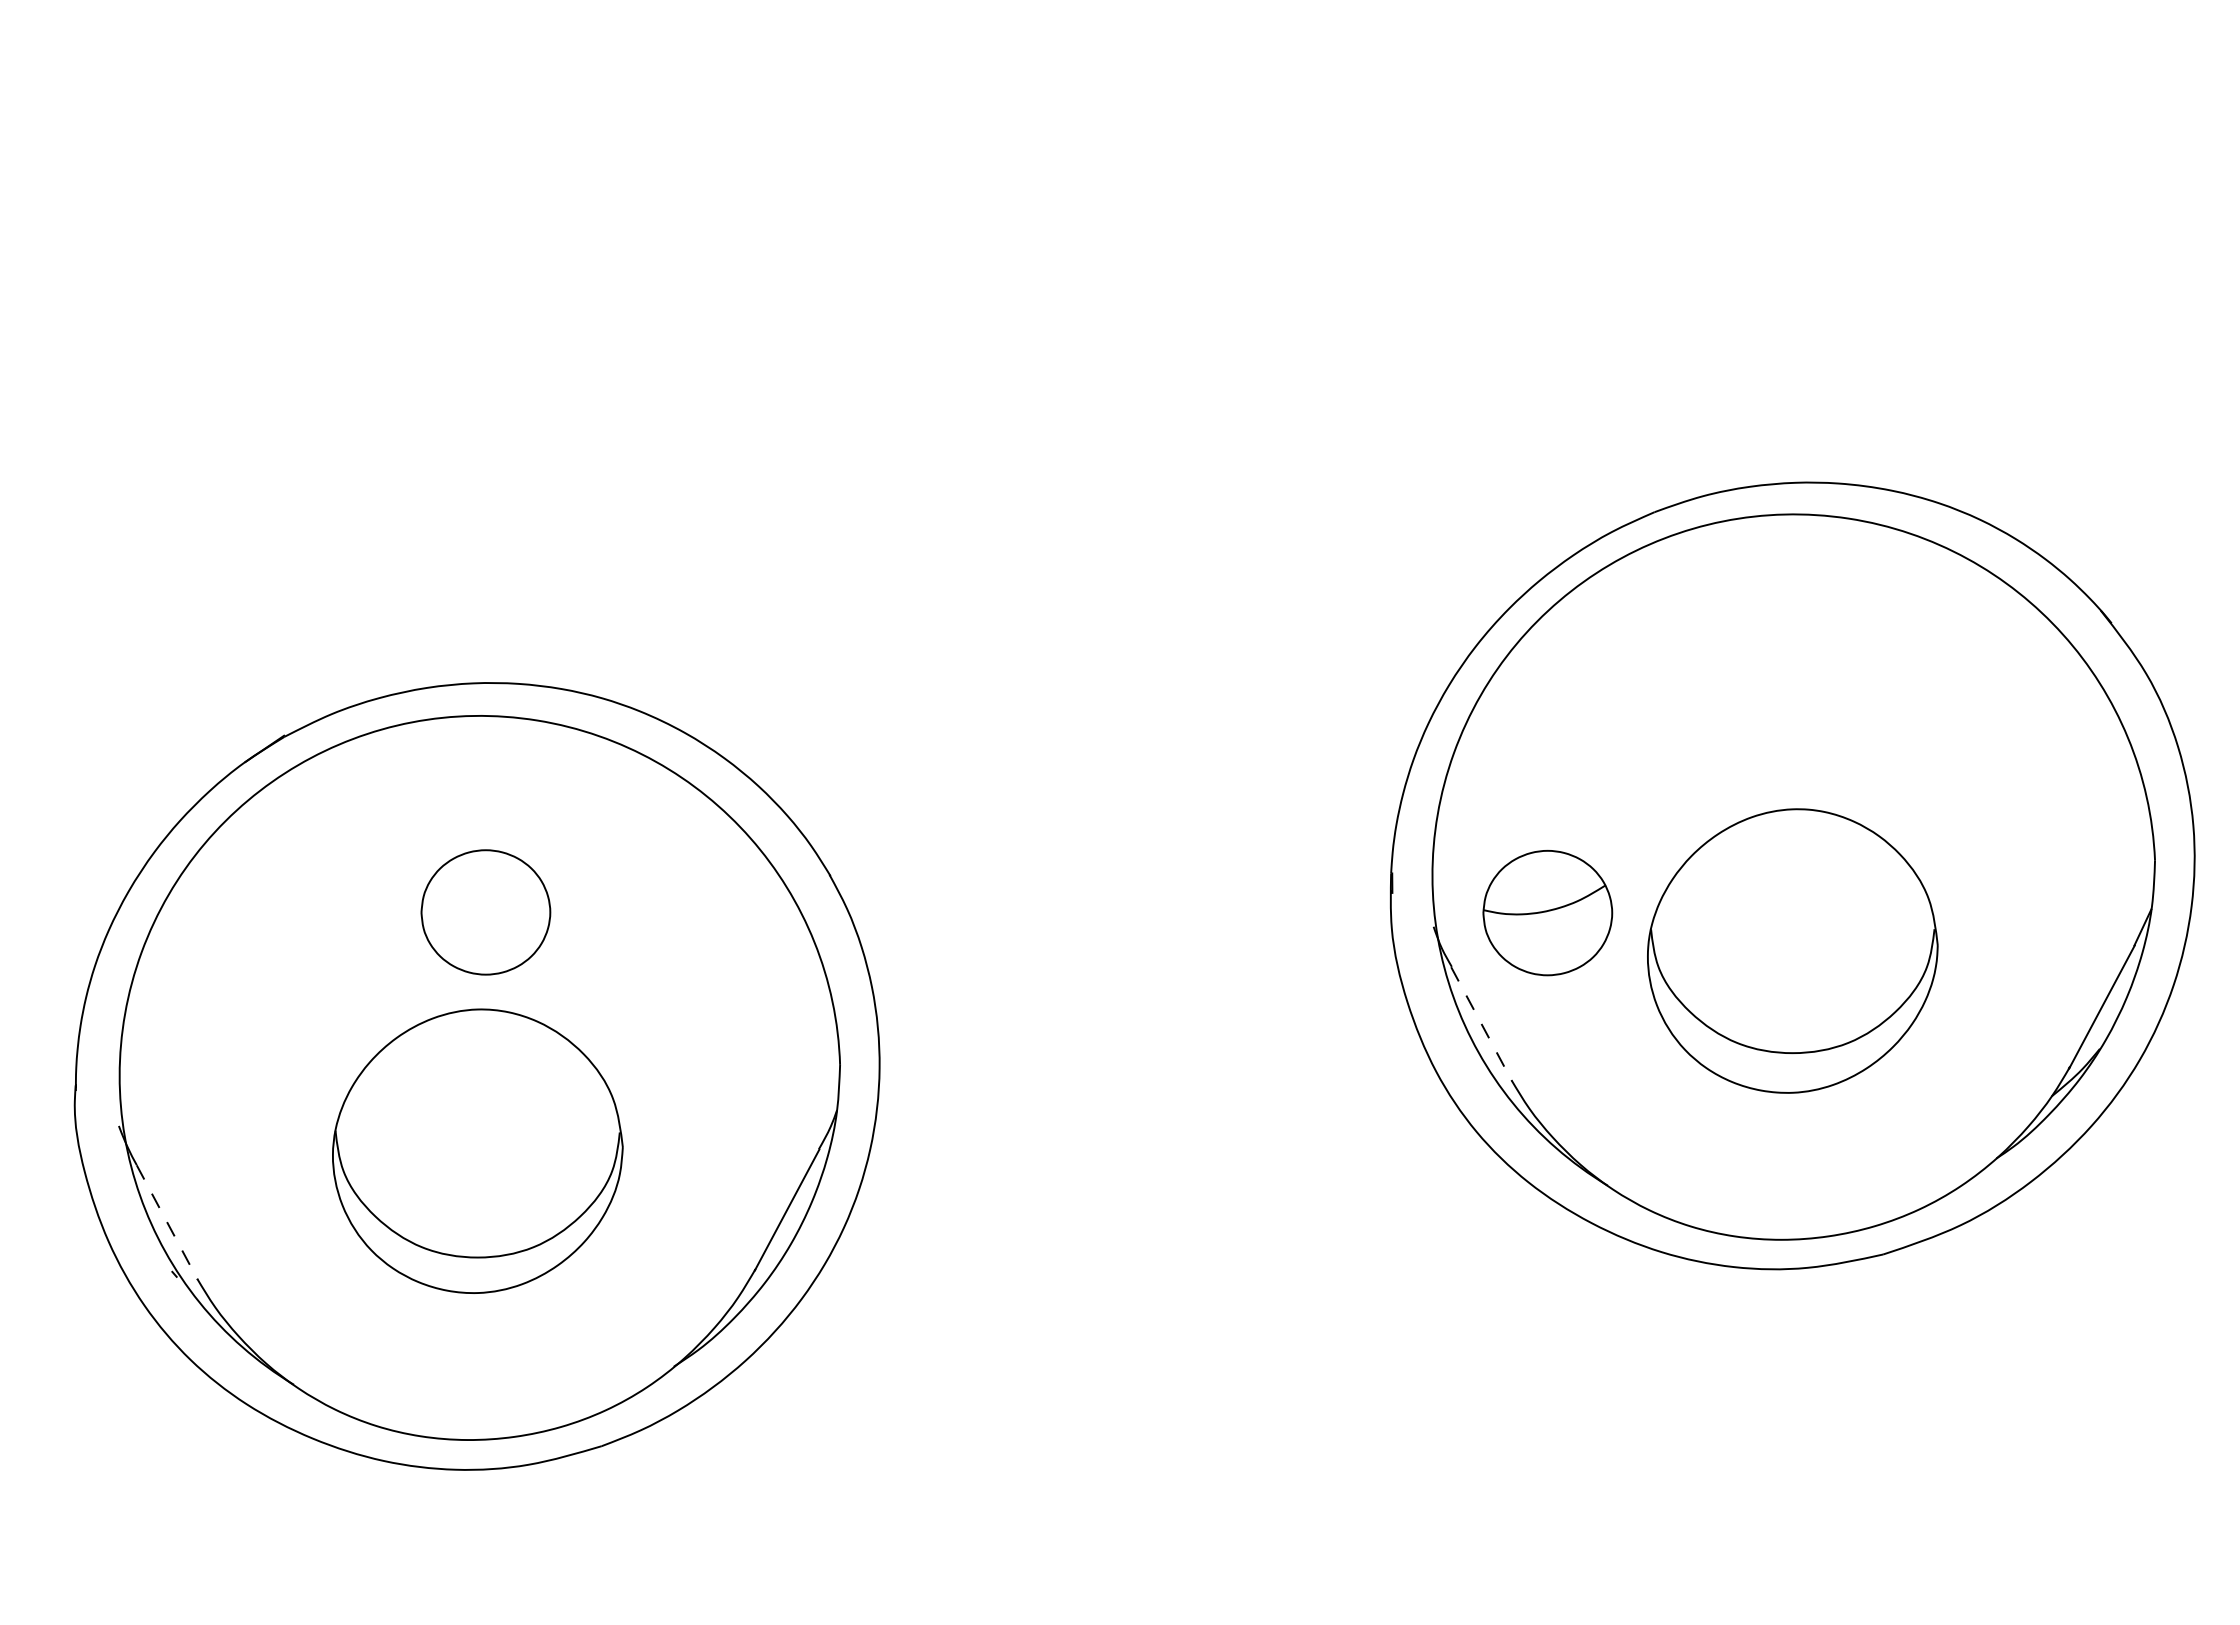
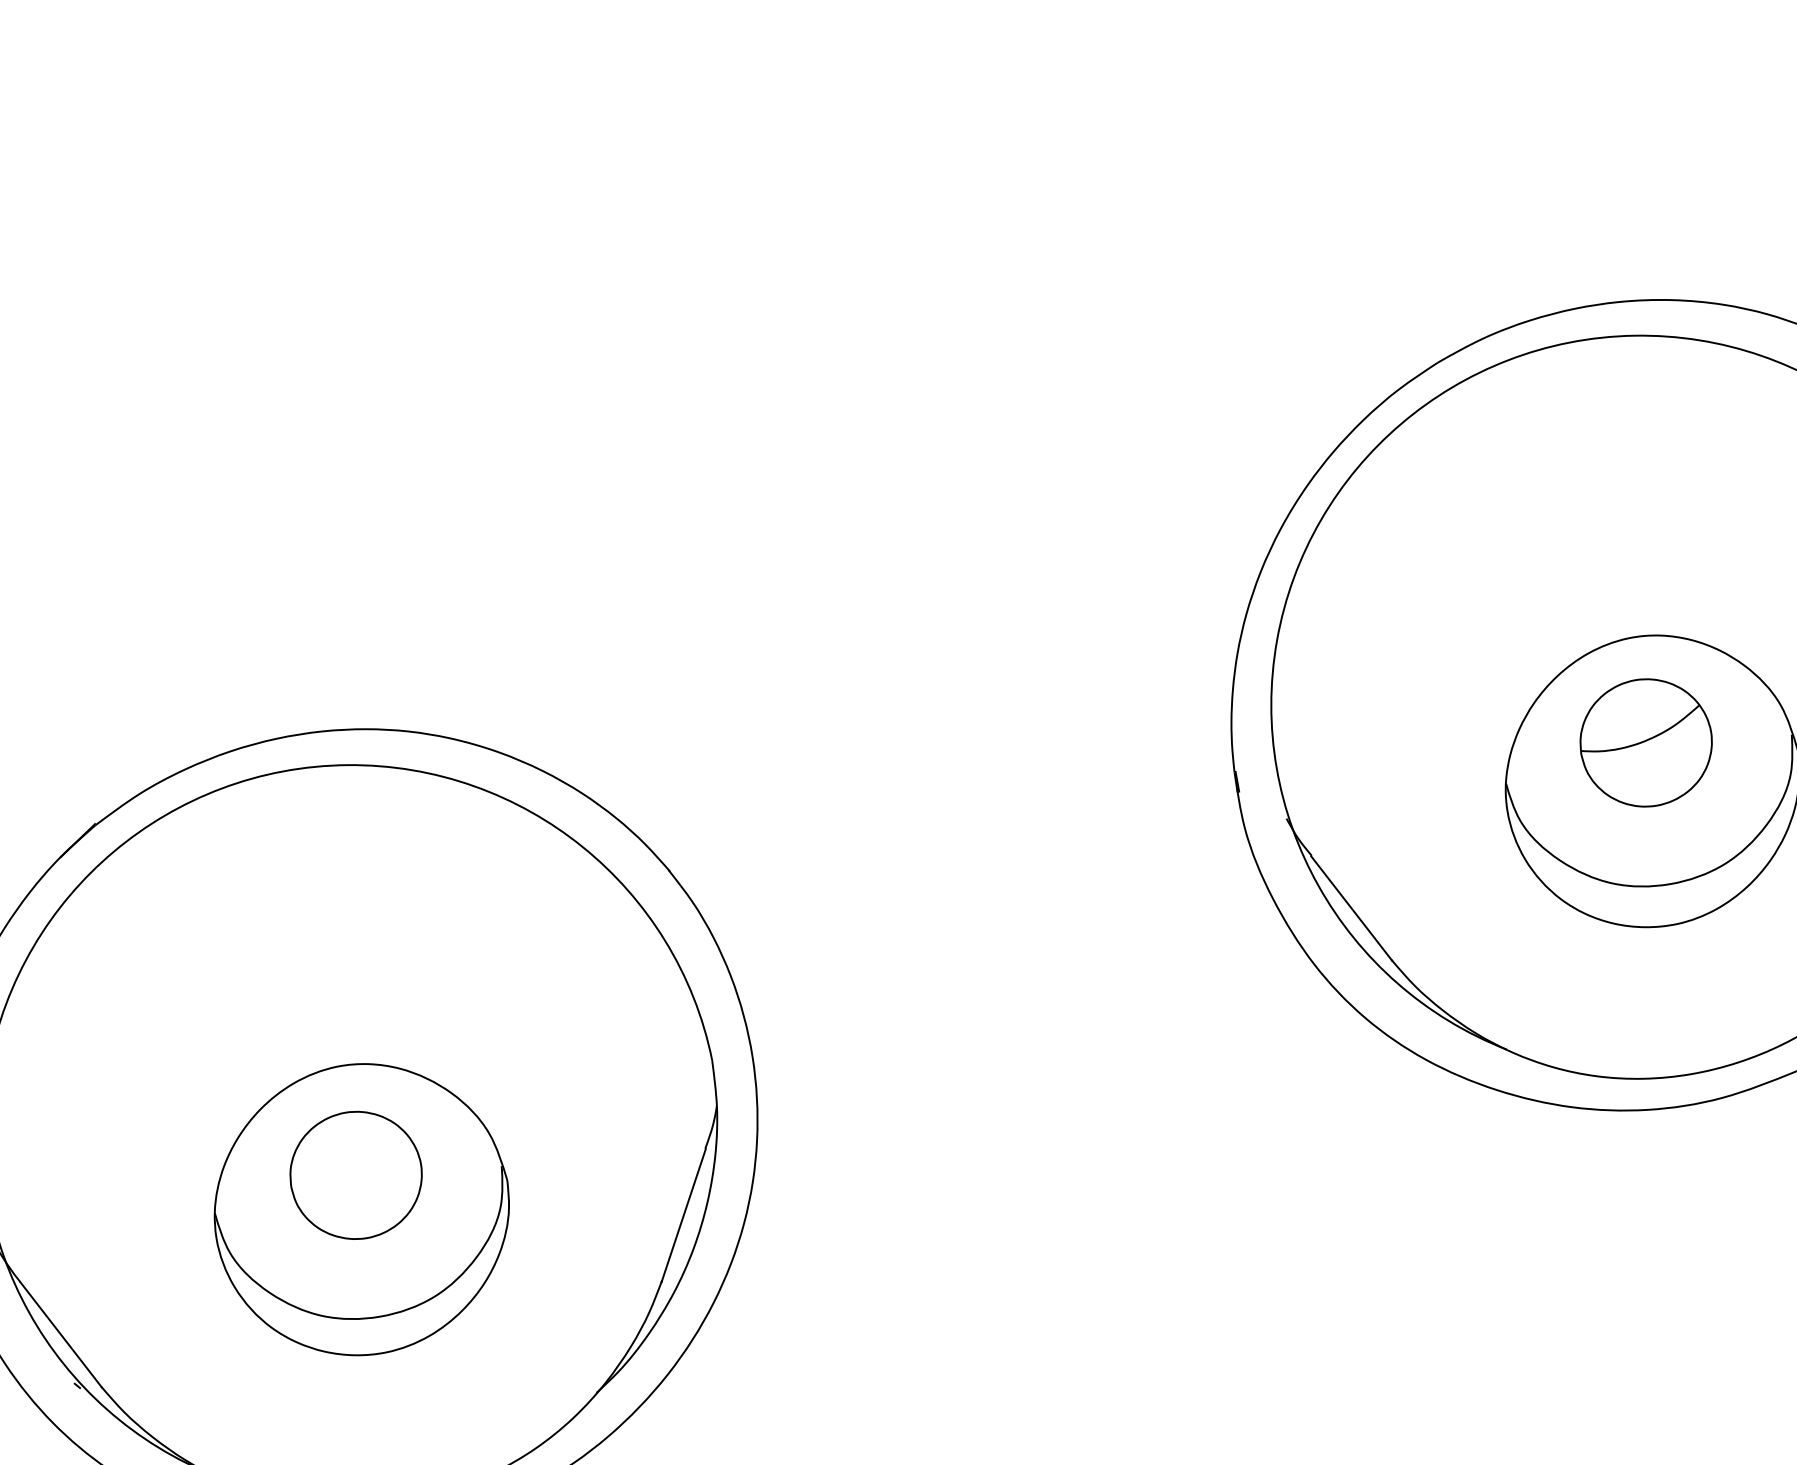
part: (485, 912) -> (355, 1175), moved
part: (1547, 913) -> (1645, 743), moved
line: (1481, 1024) -> (1351, 908), dashed -> solid
line: (167, 1222) -> (61, 1334), dashed -> solid

